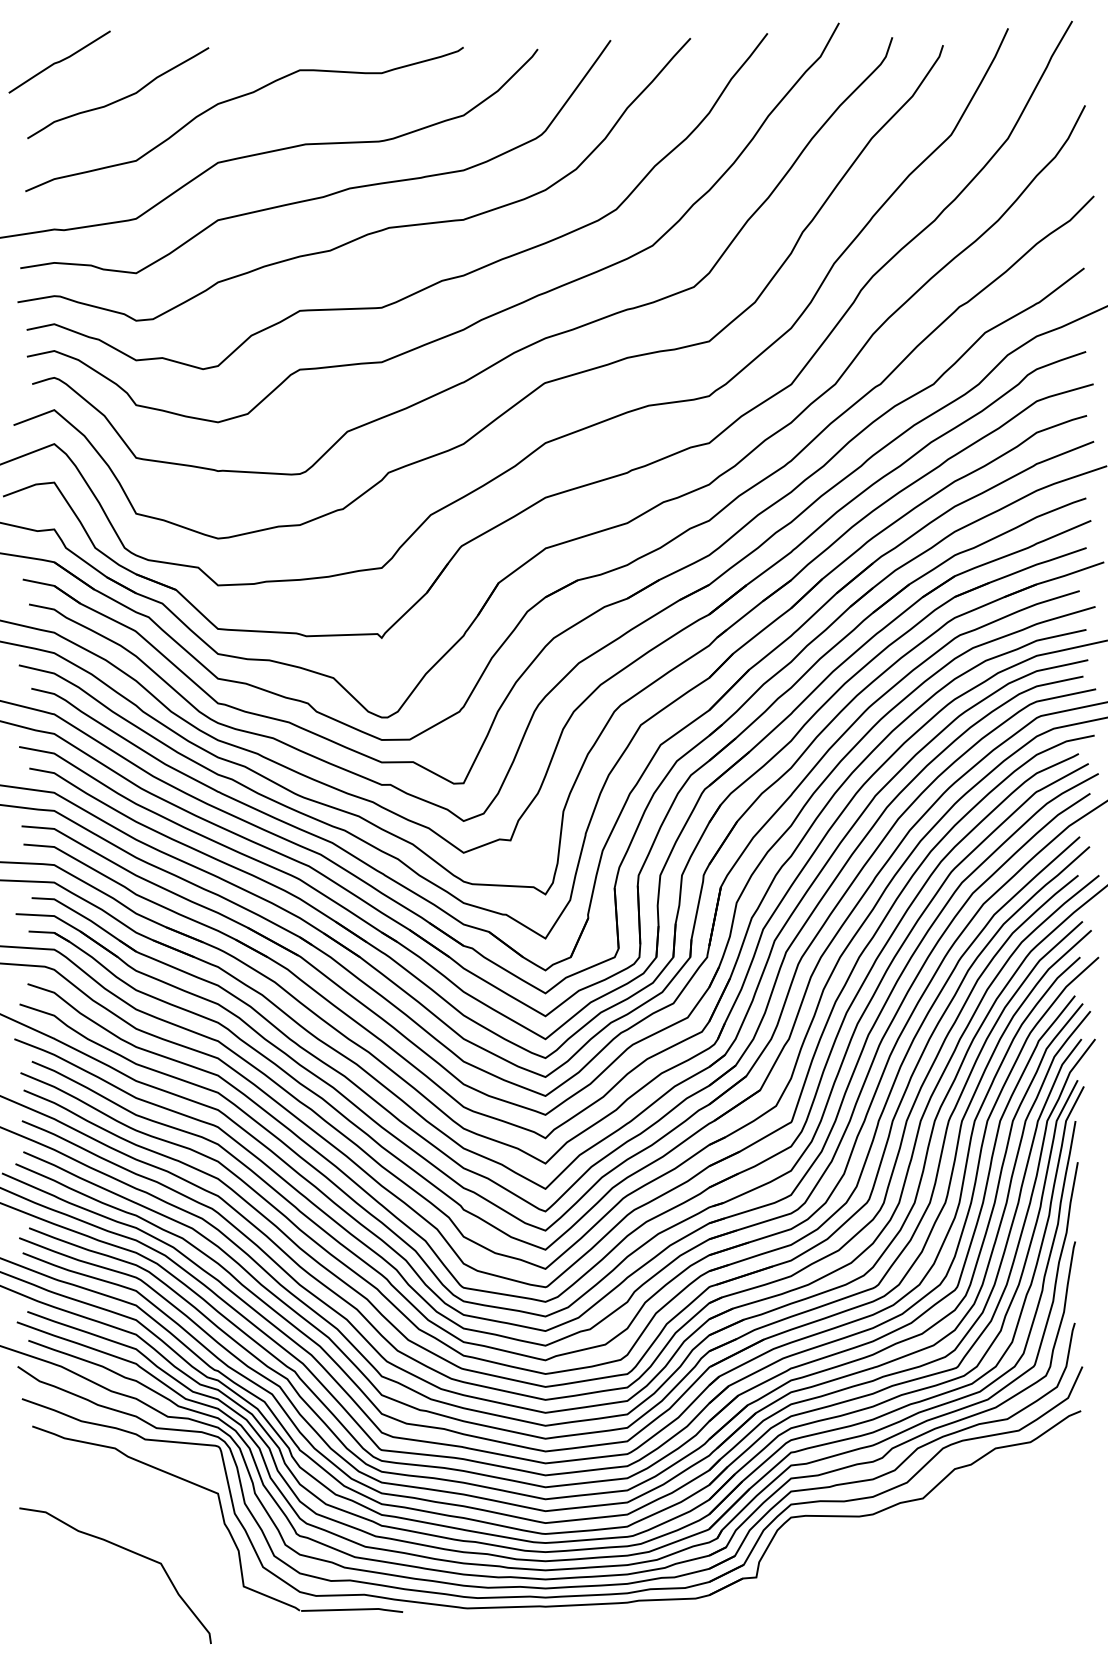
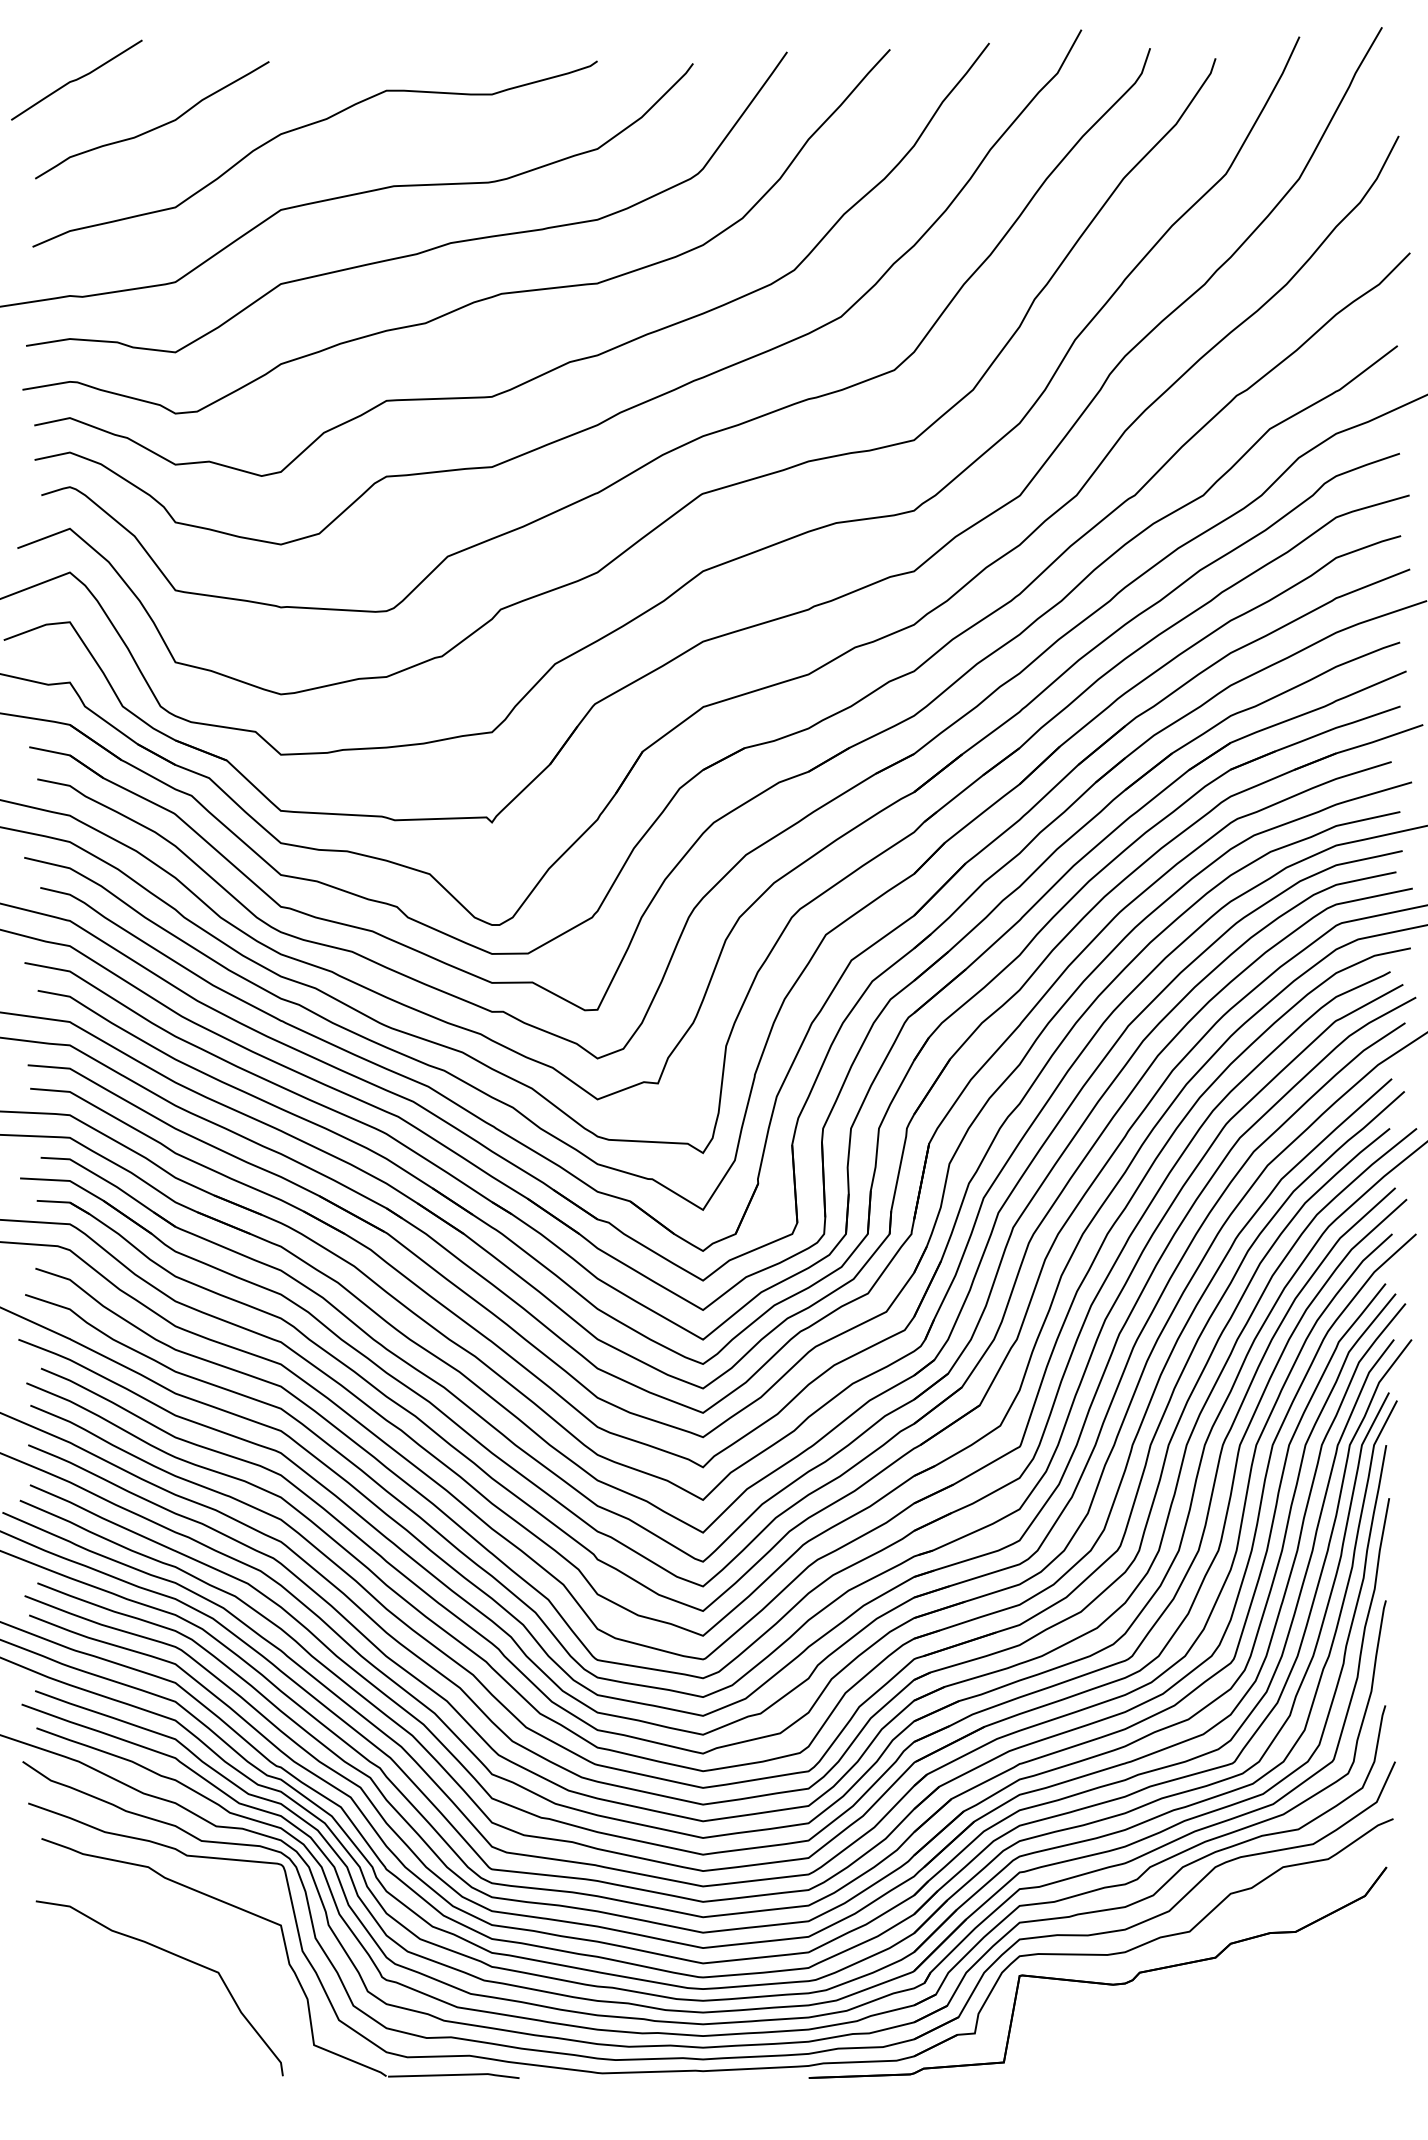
part: (849, 1537) -> (1094, 1981), added
curve: (124, 1549) -> (171, 1954), moved

